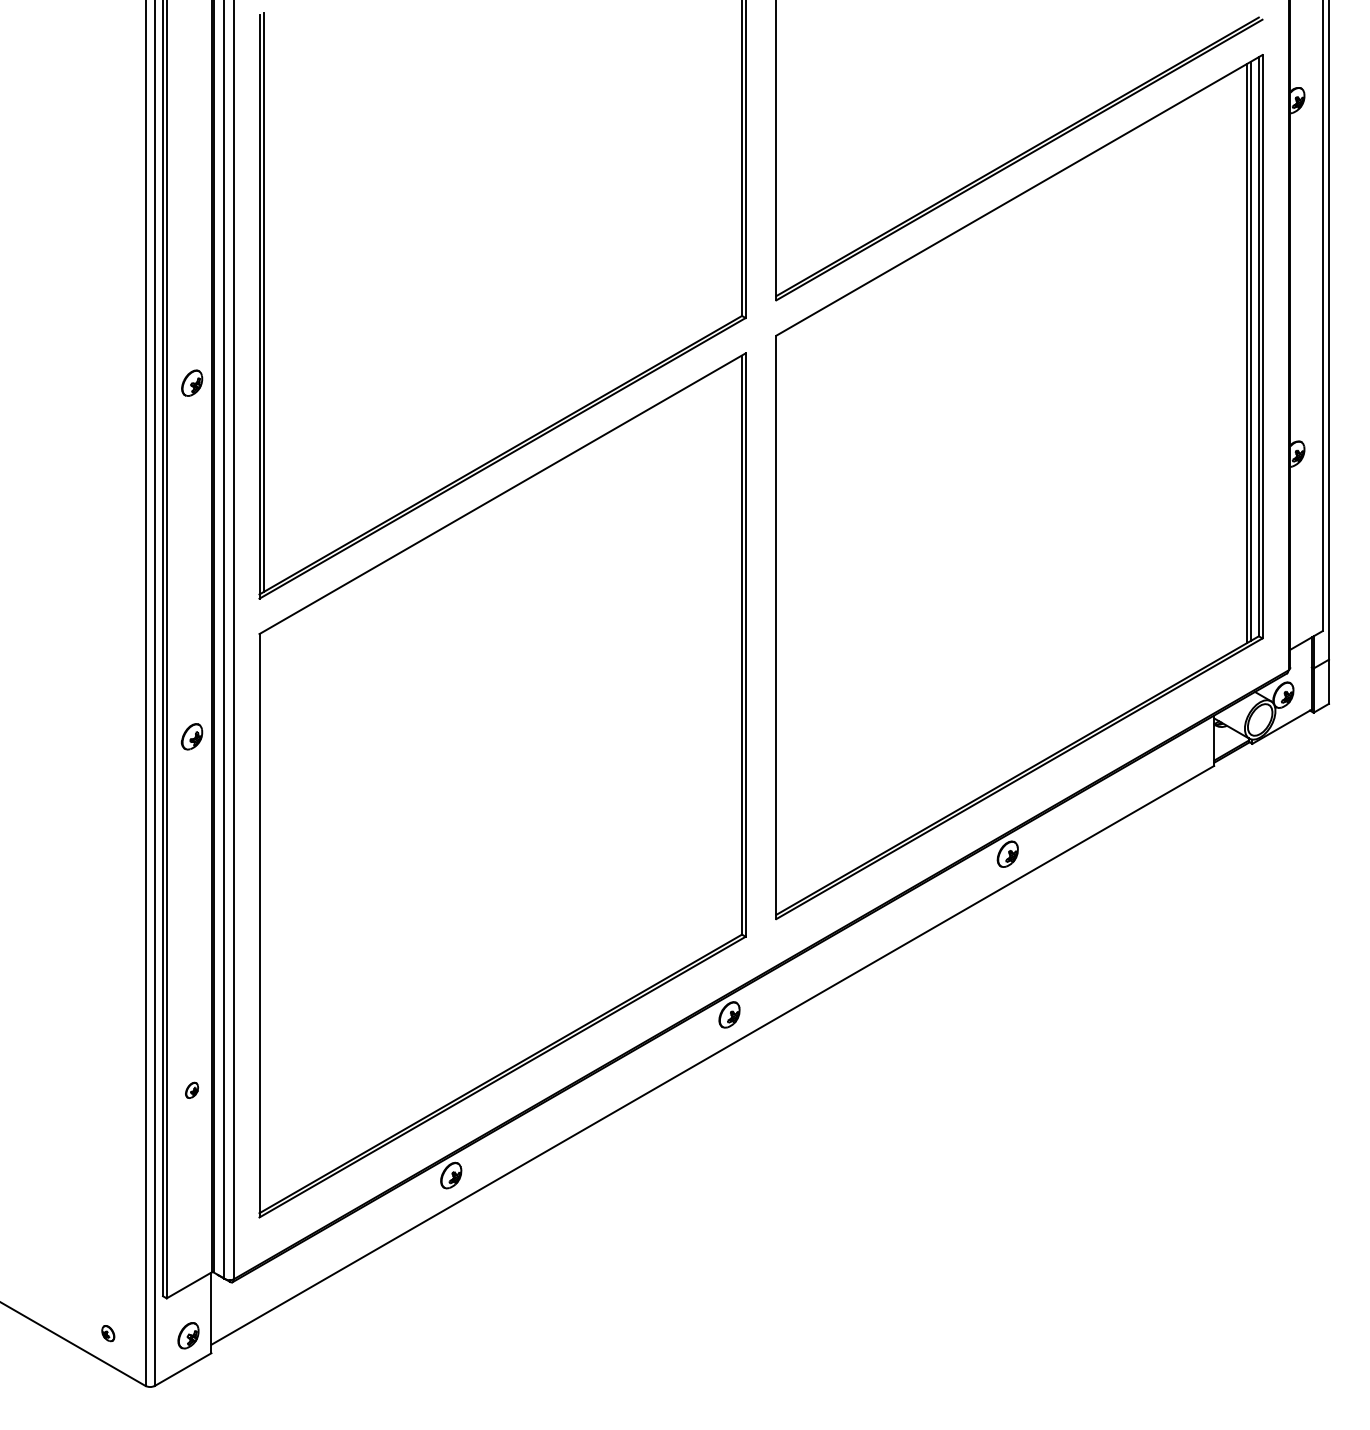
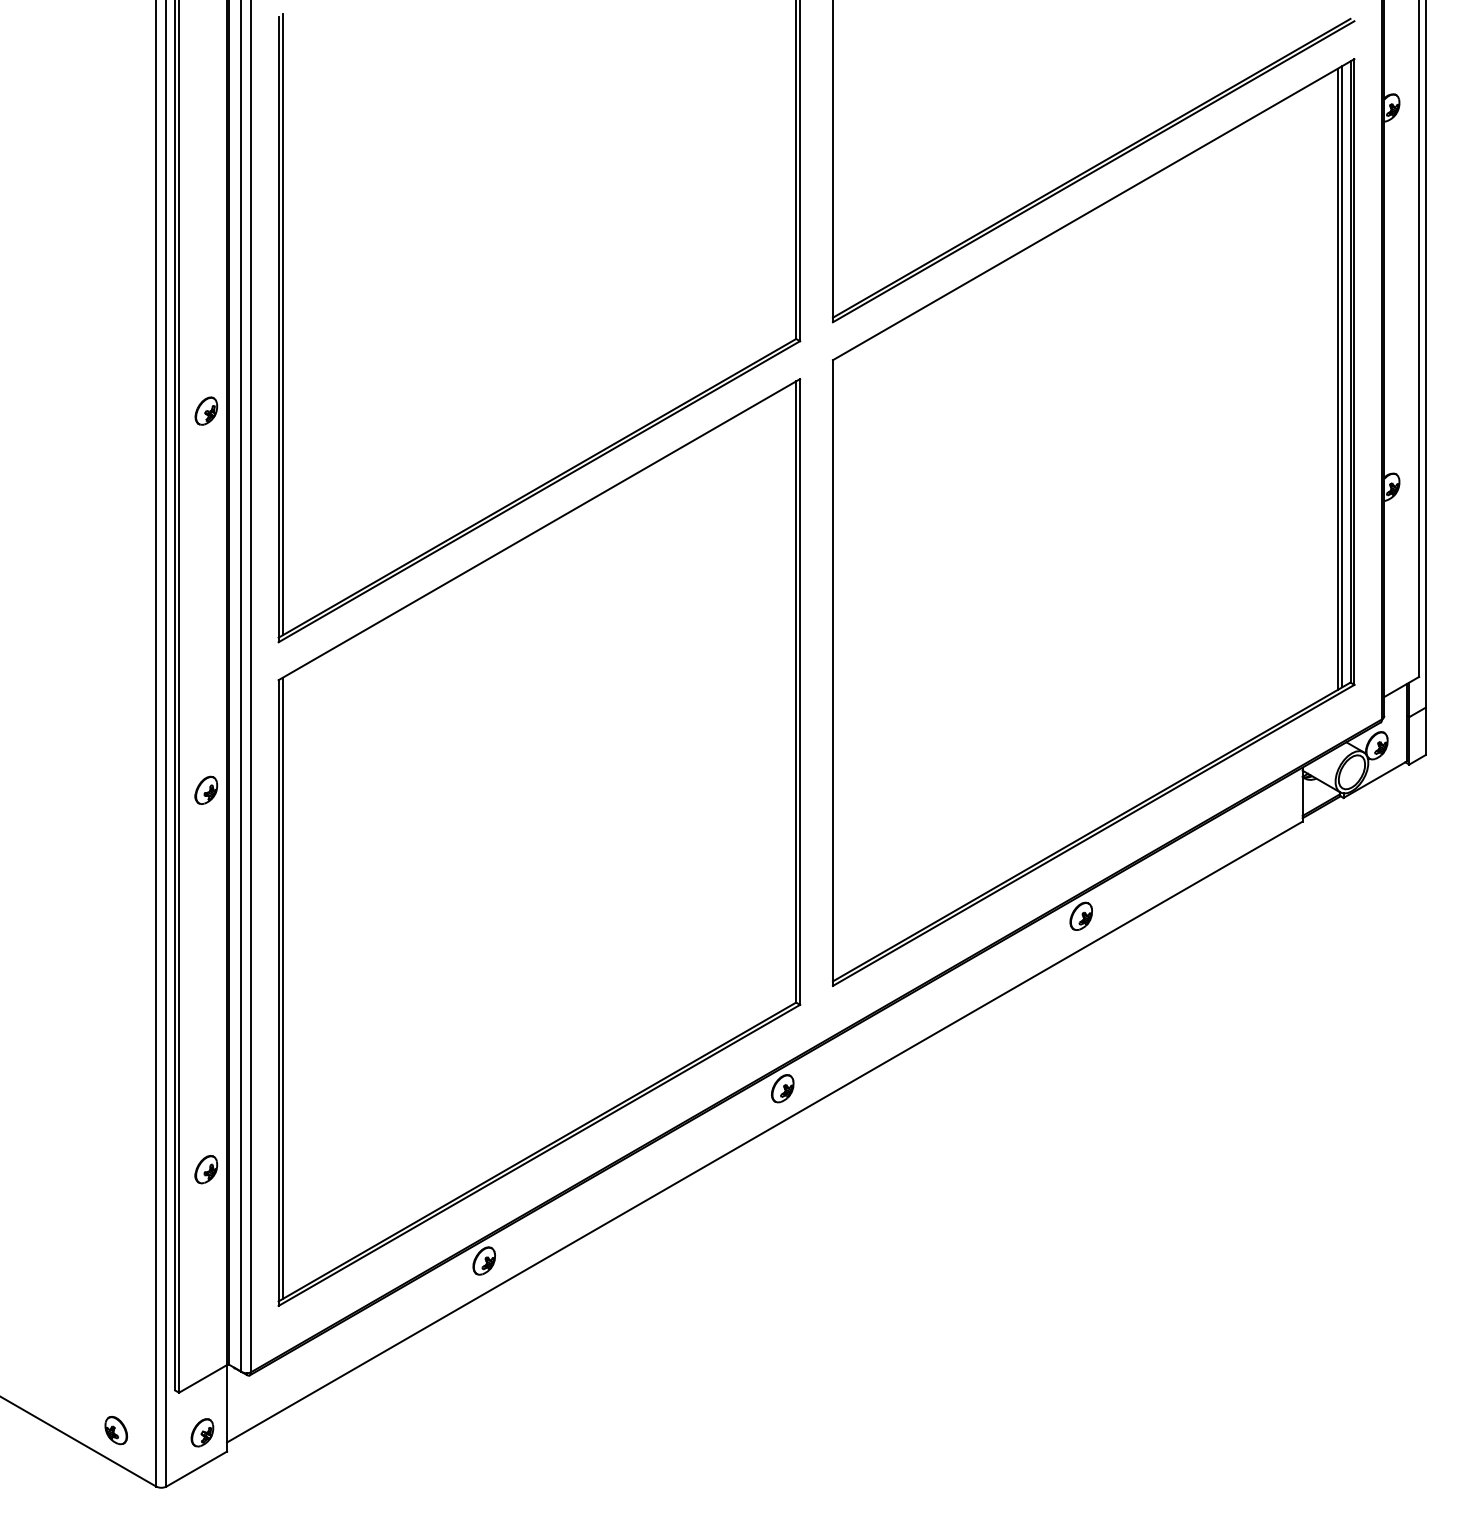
line: (263, 920) -> (282, 987), added
part: (191, 1090) -> (205, 1169), size x1.67
part: (108, 1333) -> (116, 1430), size x1.67

